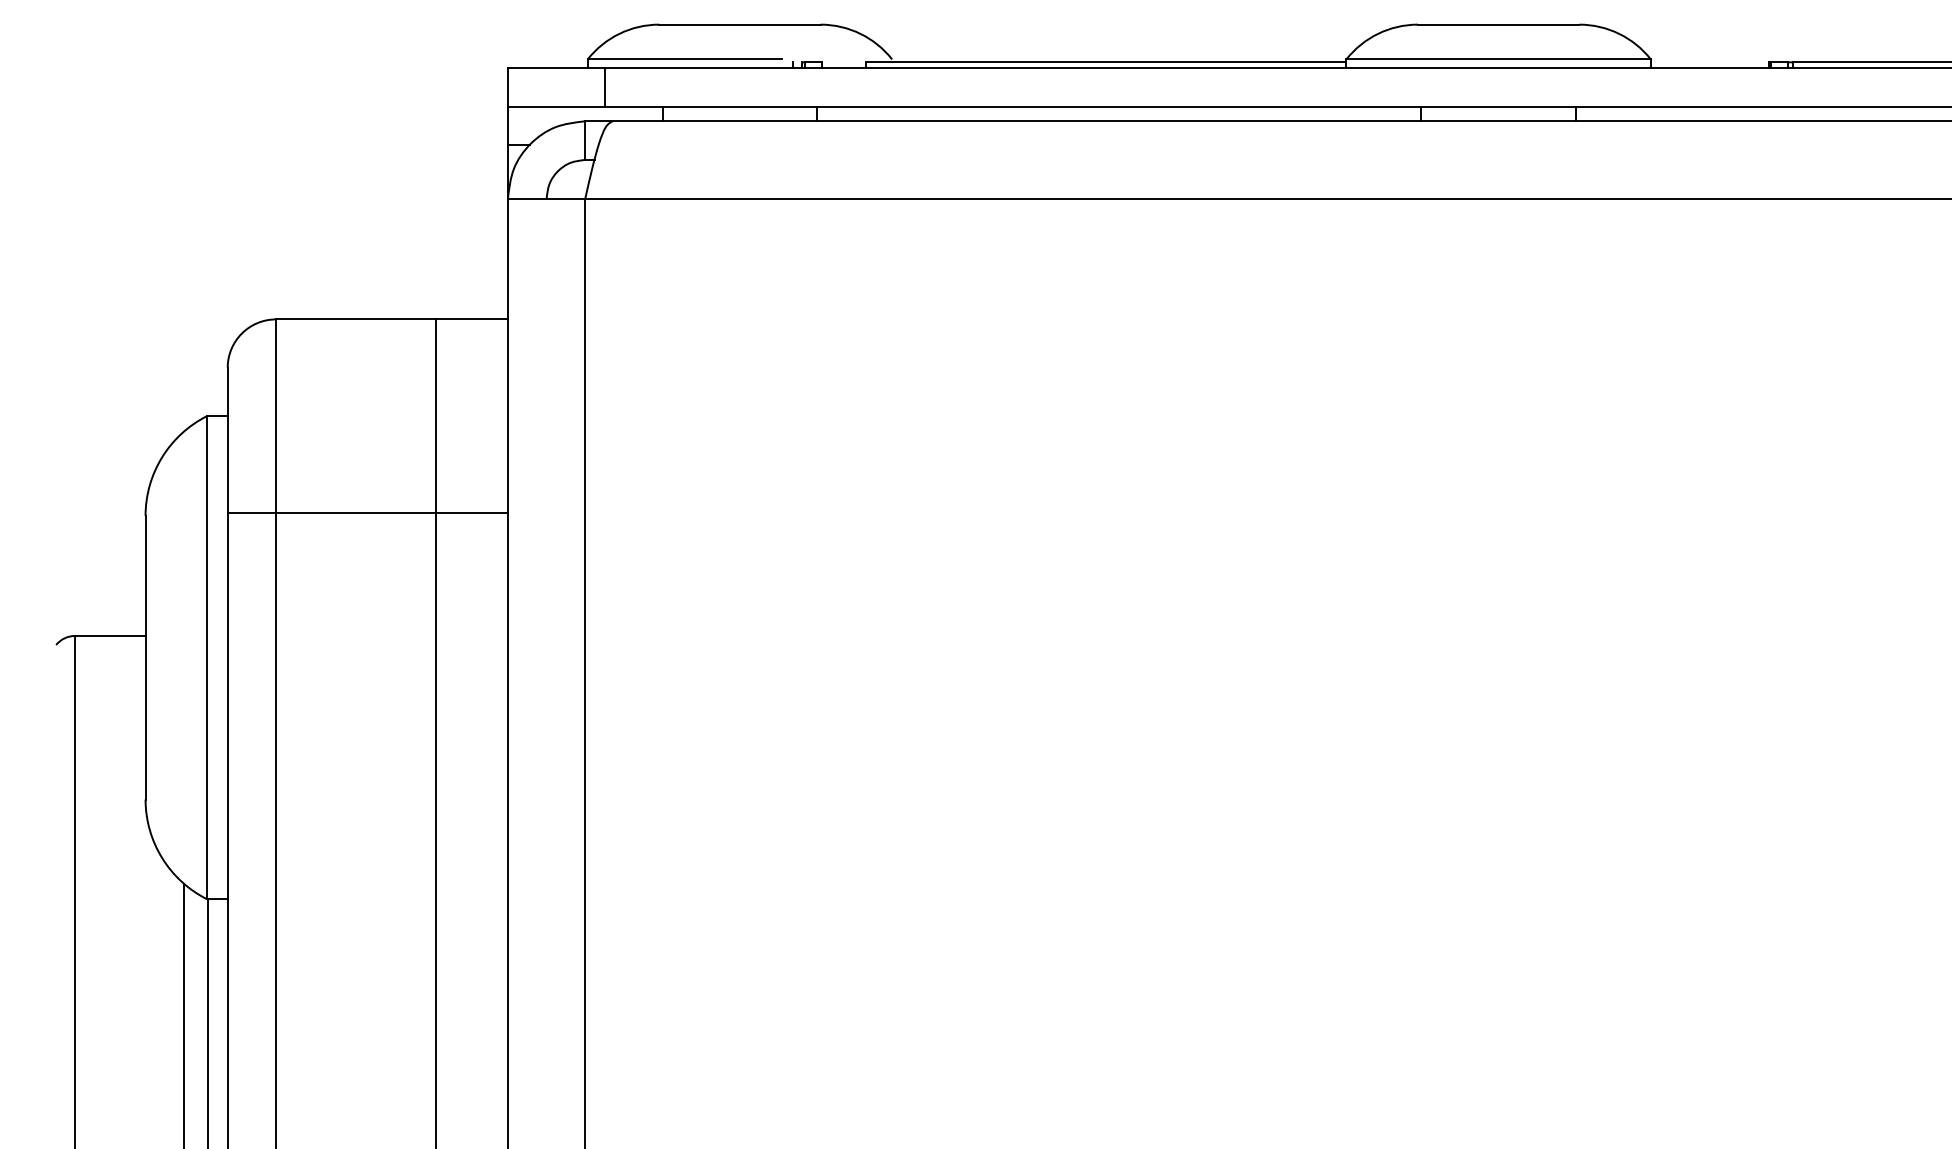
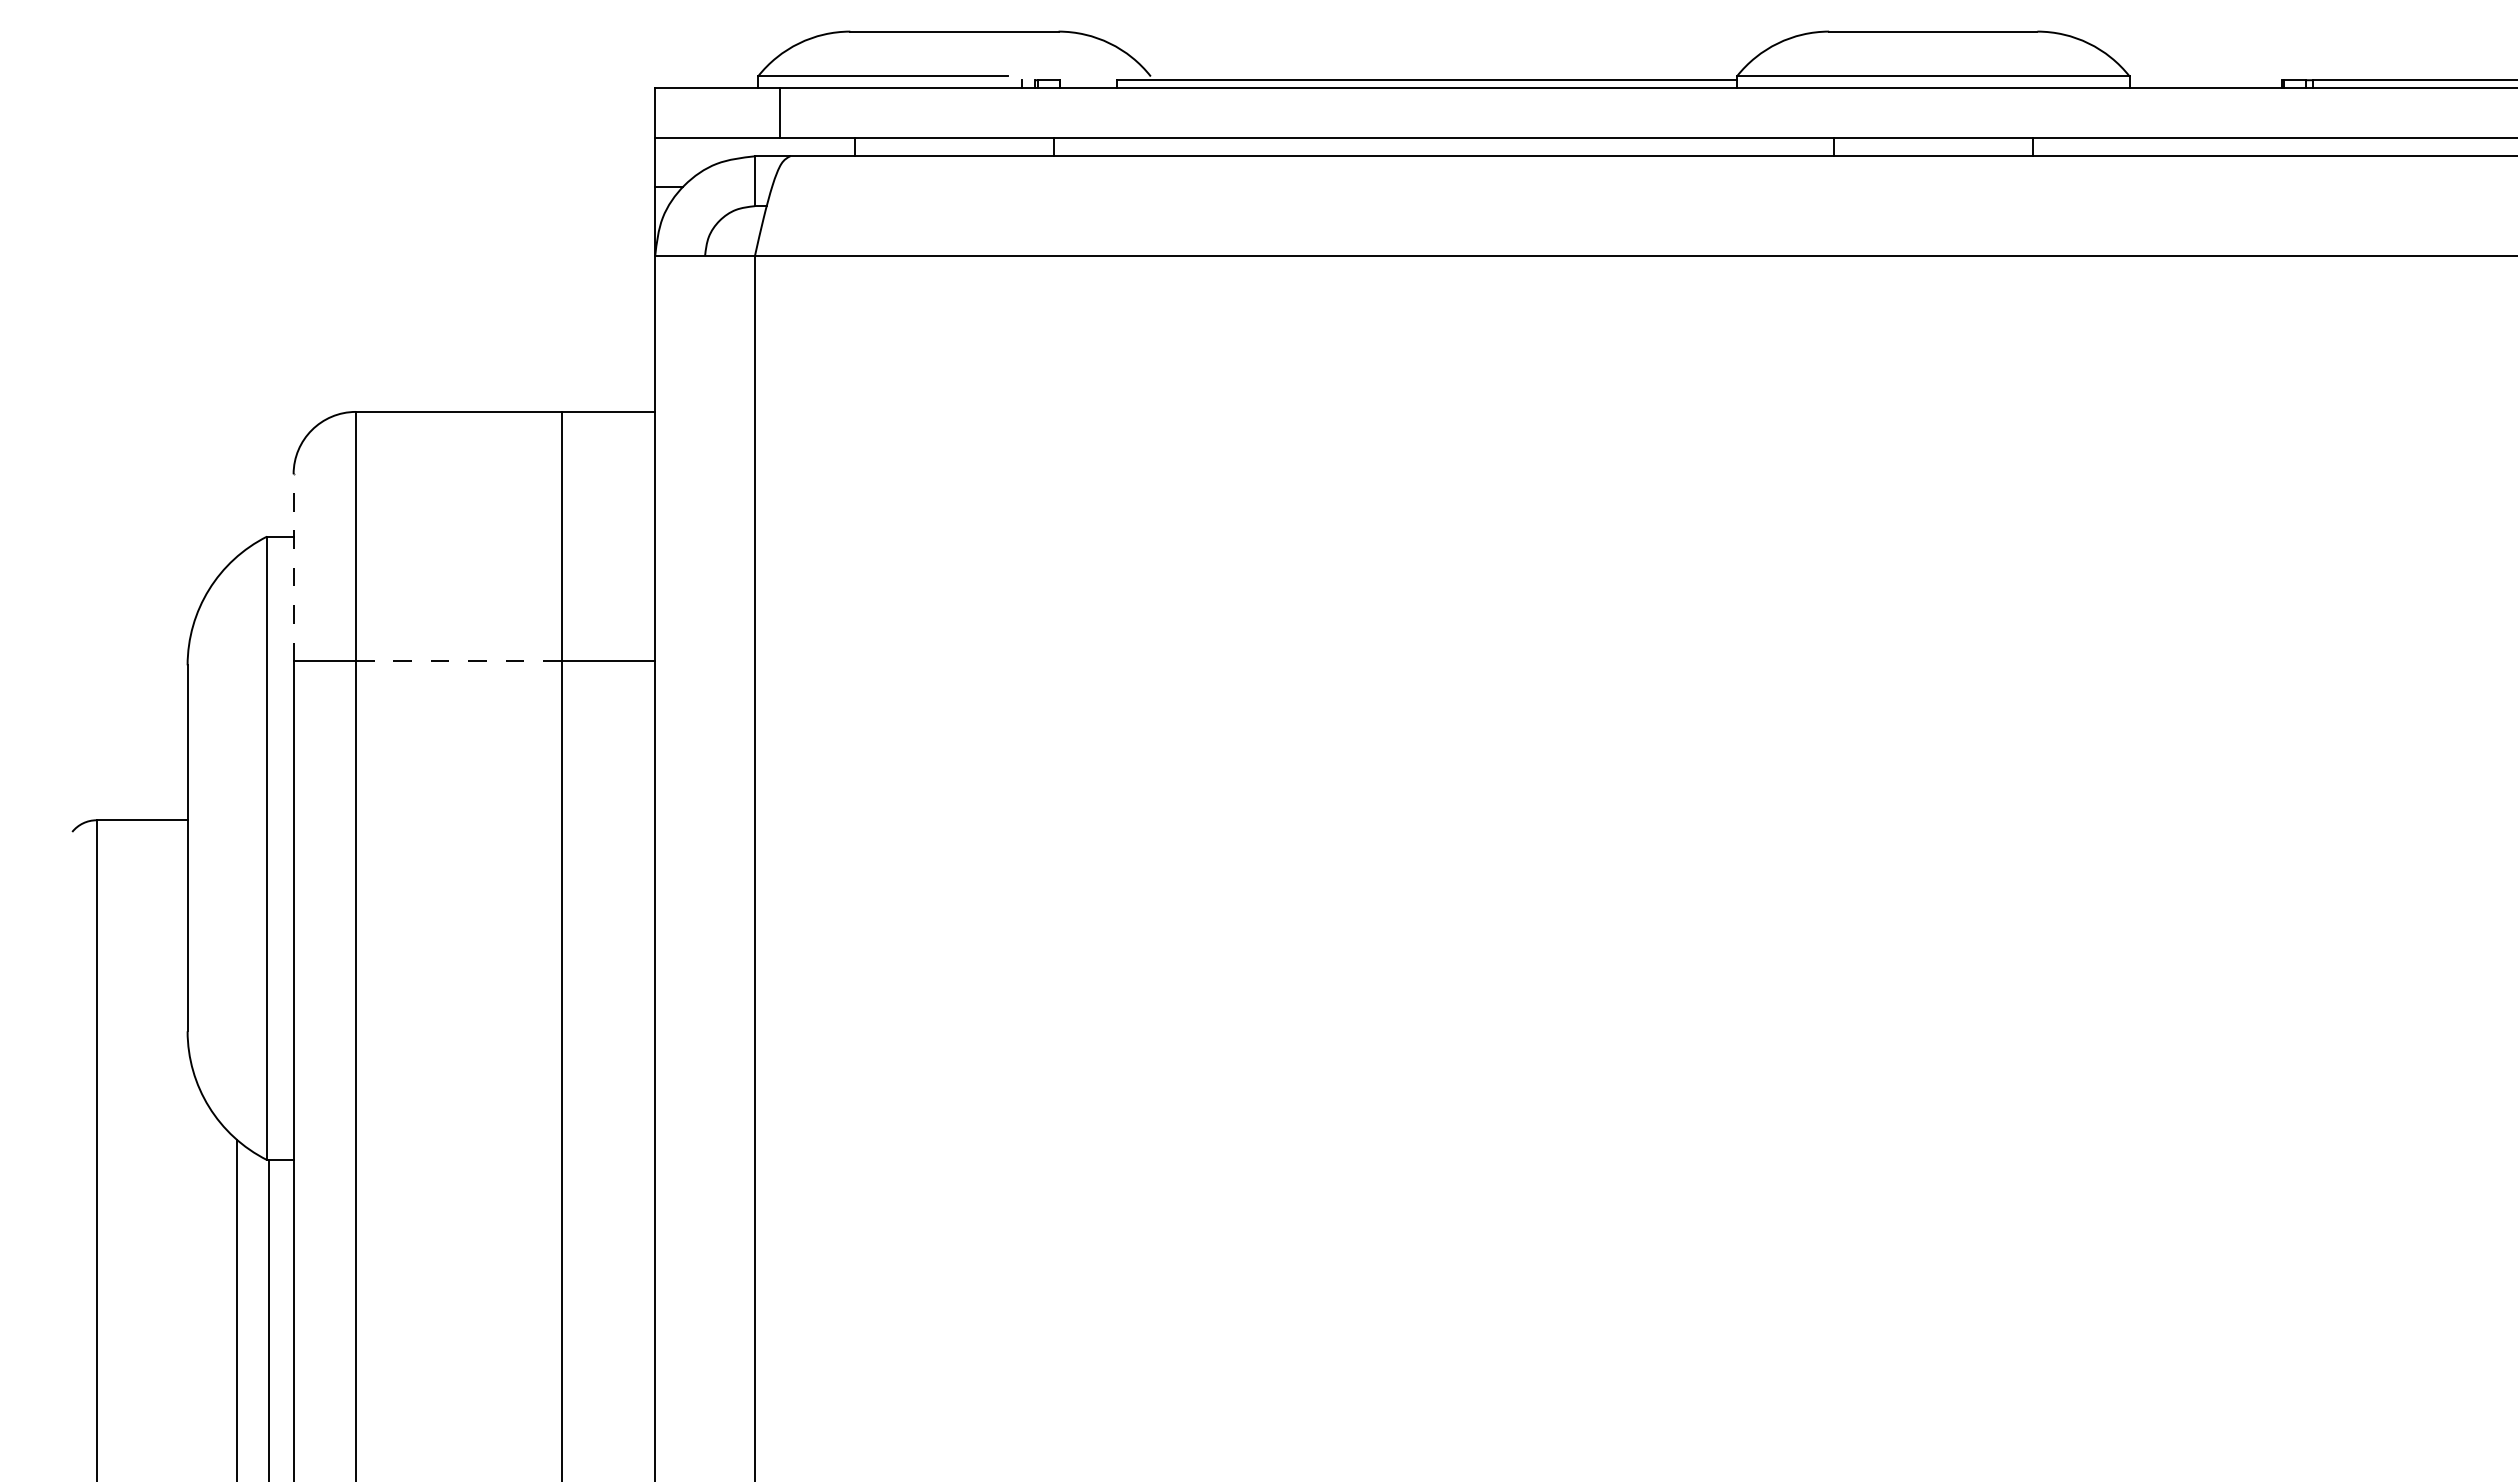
line: (227, 440) -> (293, 567), solid -> dashed
line: (355, 512) -> (458, 661), solid -> dashed

